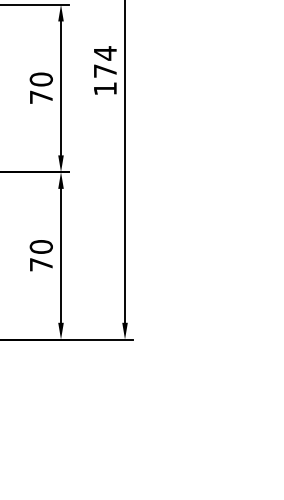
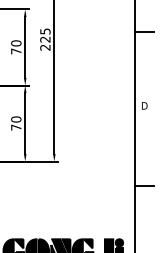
text: (105, 70) -> (45, 39), 174 -> 225

